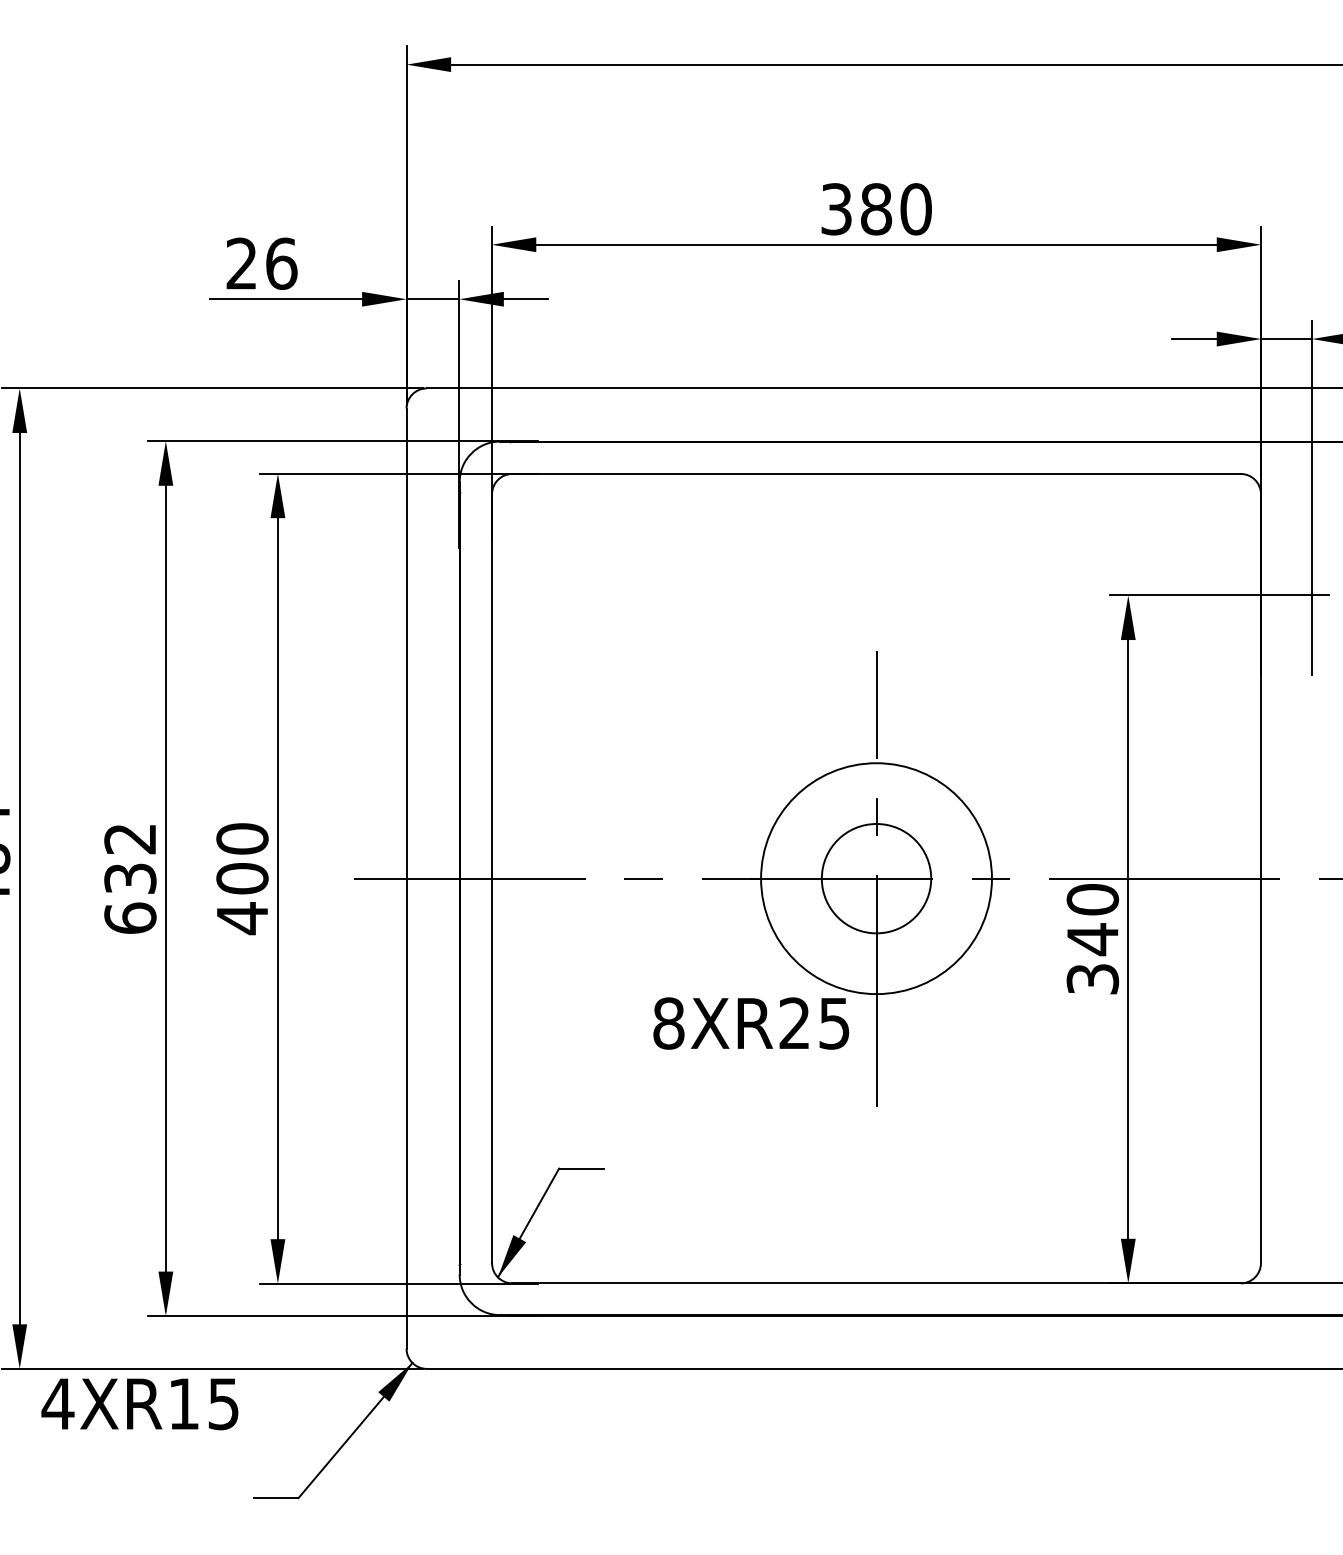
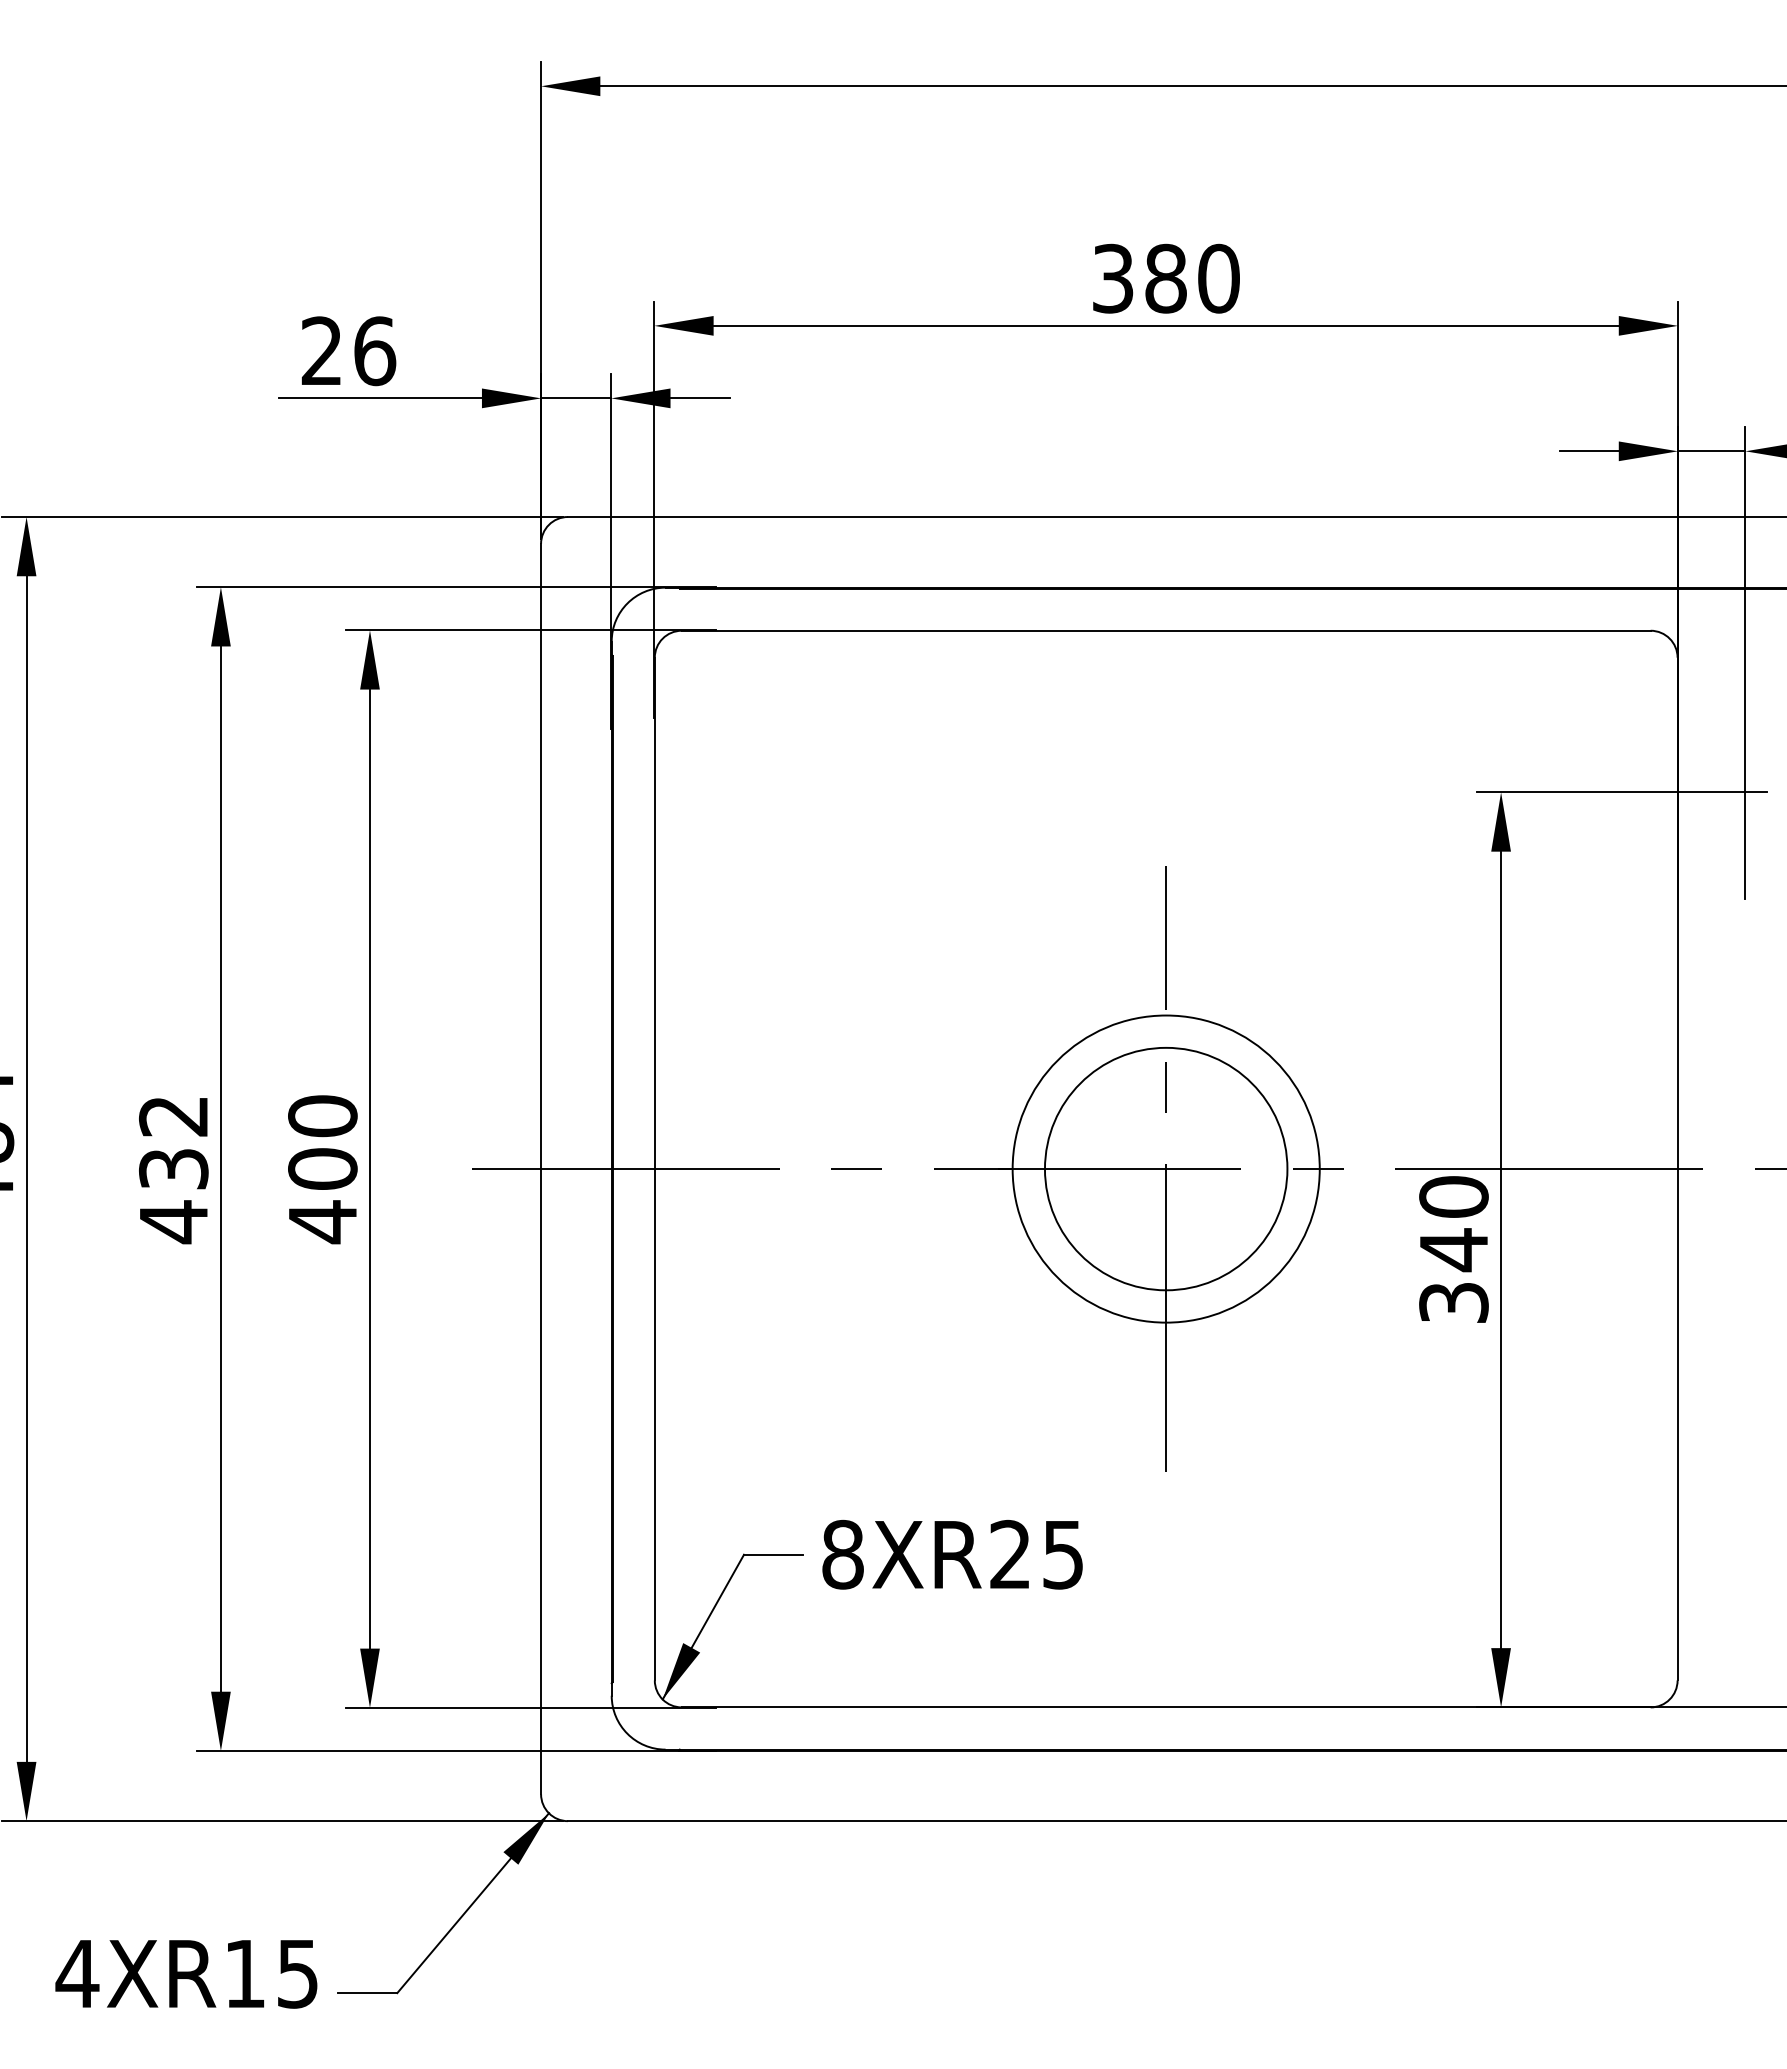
circle: (875, 878) -> (1165, 1168), size x1.67
text: (130, 918) -> (173, 1222), 632 -> 432
text: (751, 1023) -> (952, 1554), moved
text: (139, 1404) -> (186, 1974), moved

